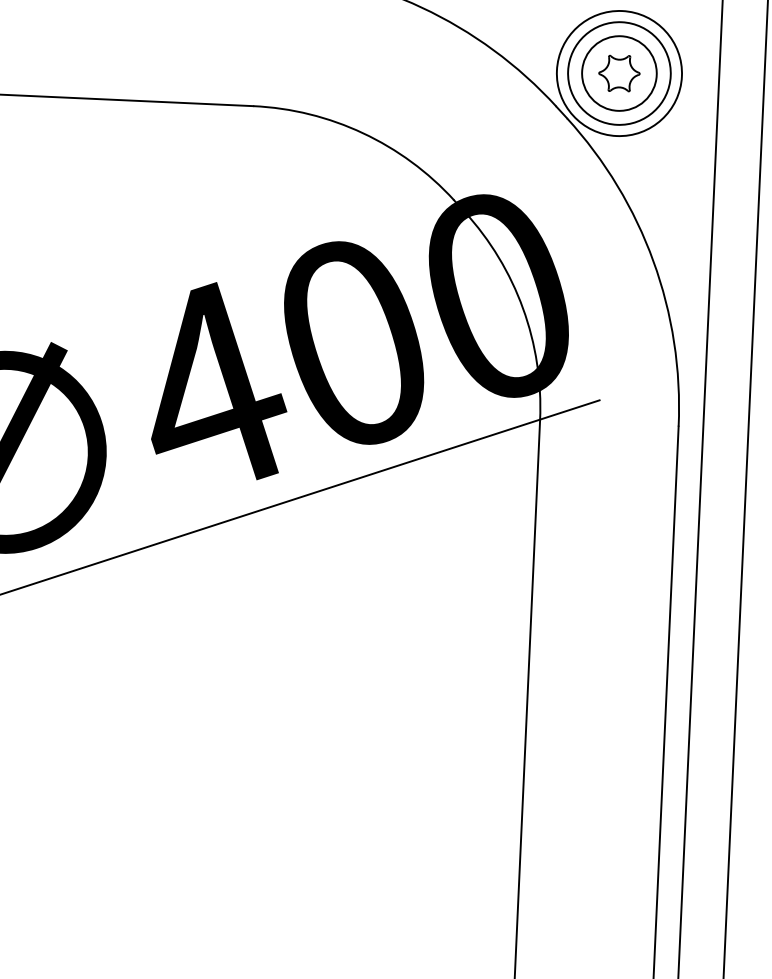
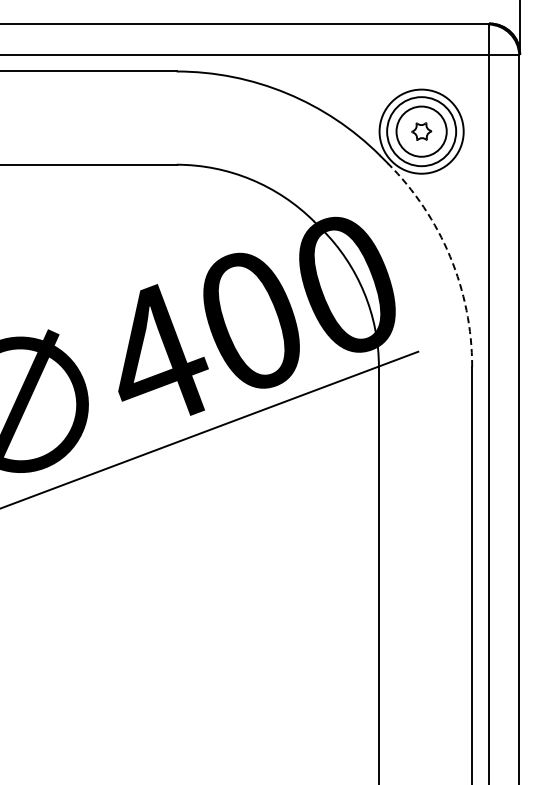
part: (619, 73) -> (421, 131), size x0.7
arc: (653, 260) -> (450, 256), solid -> dashed

